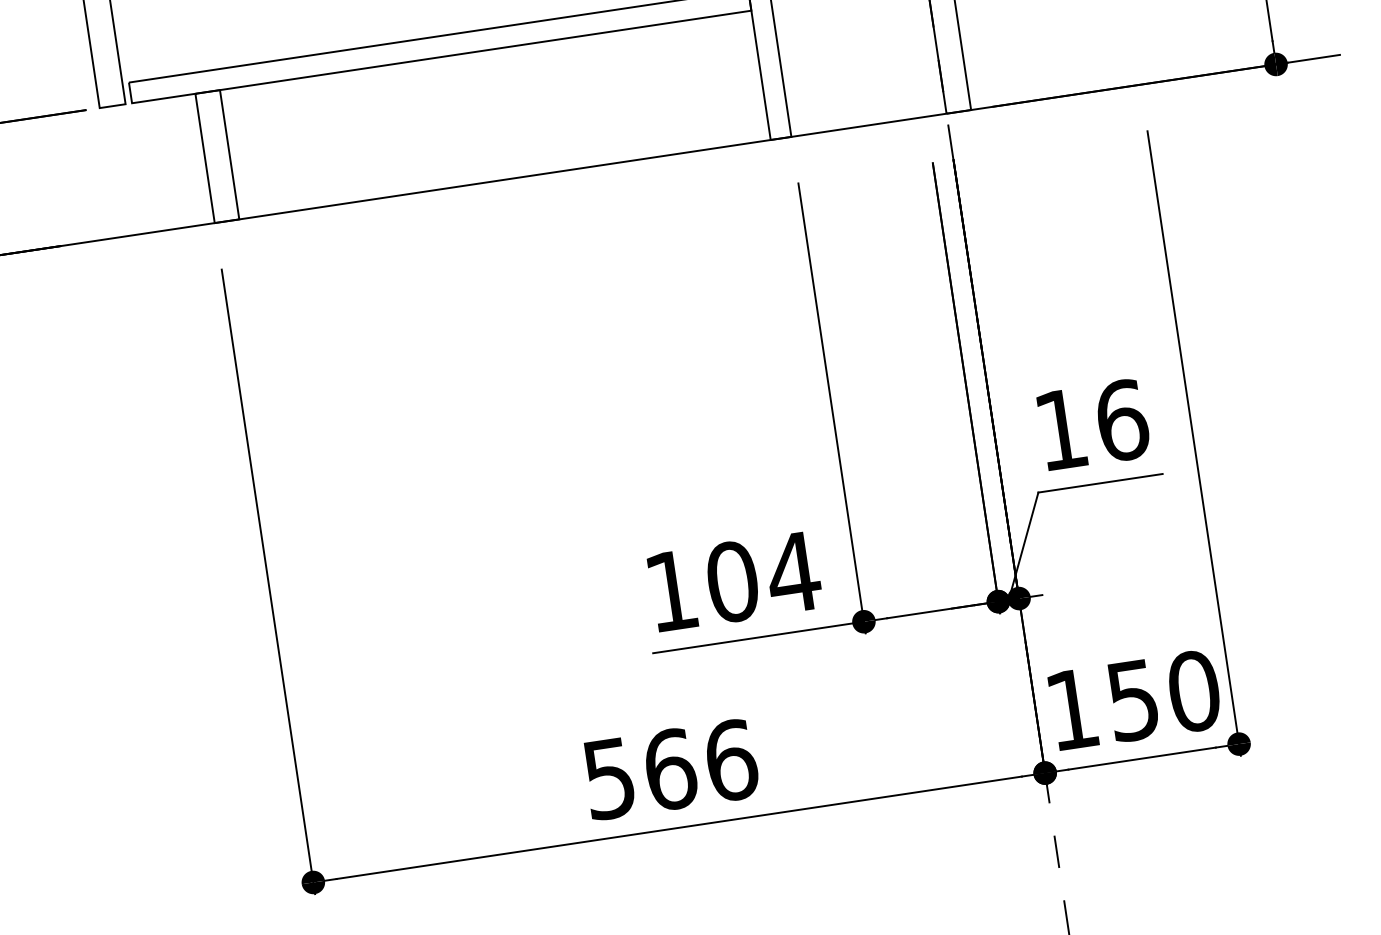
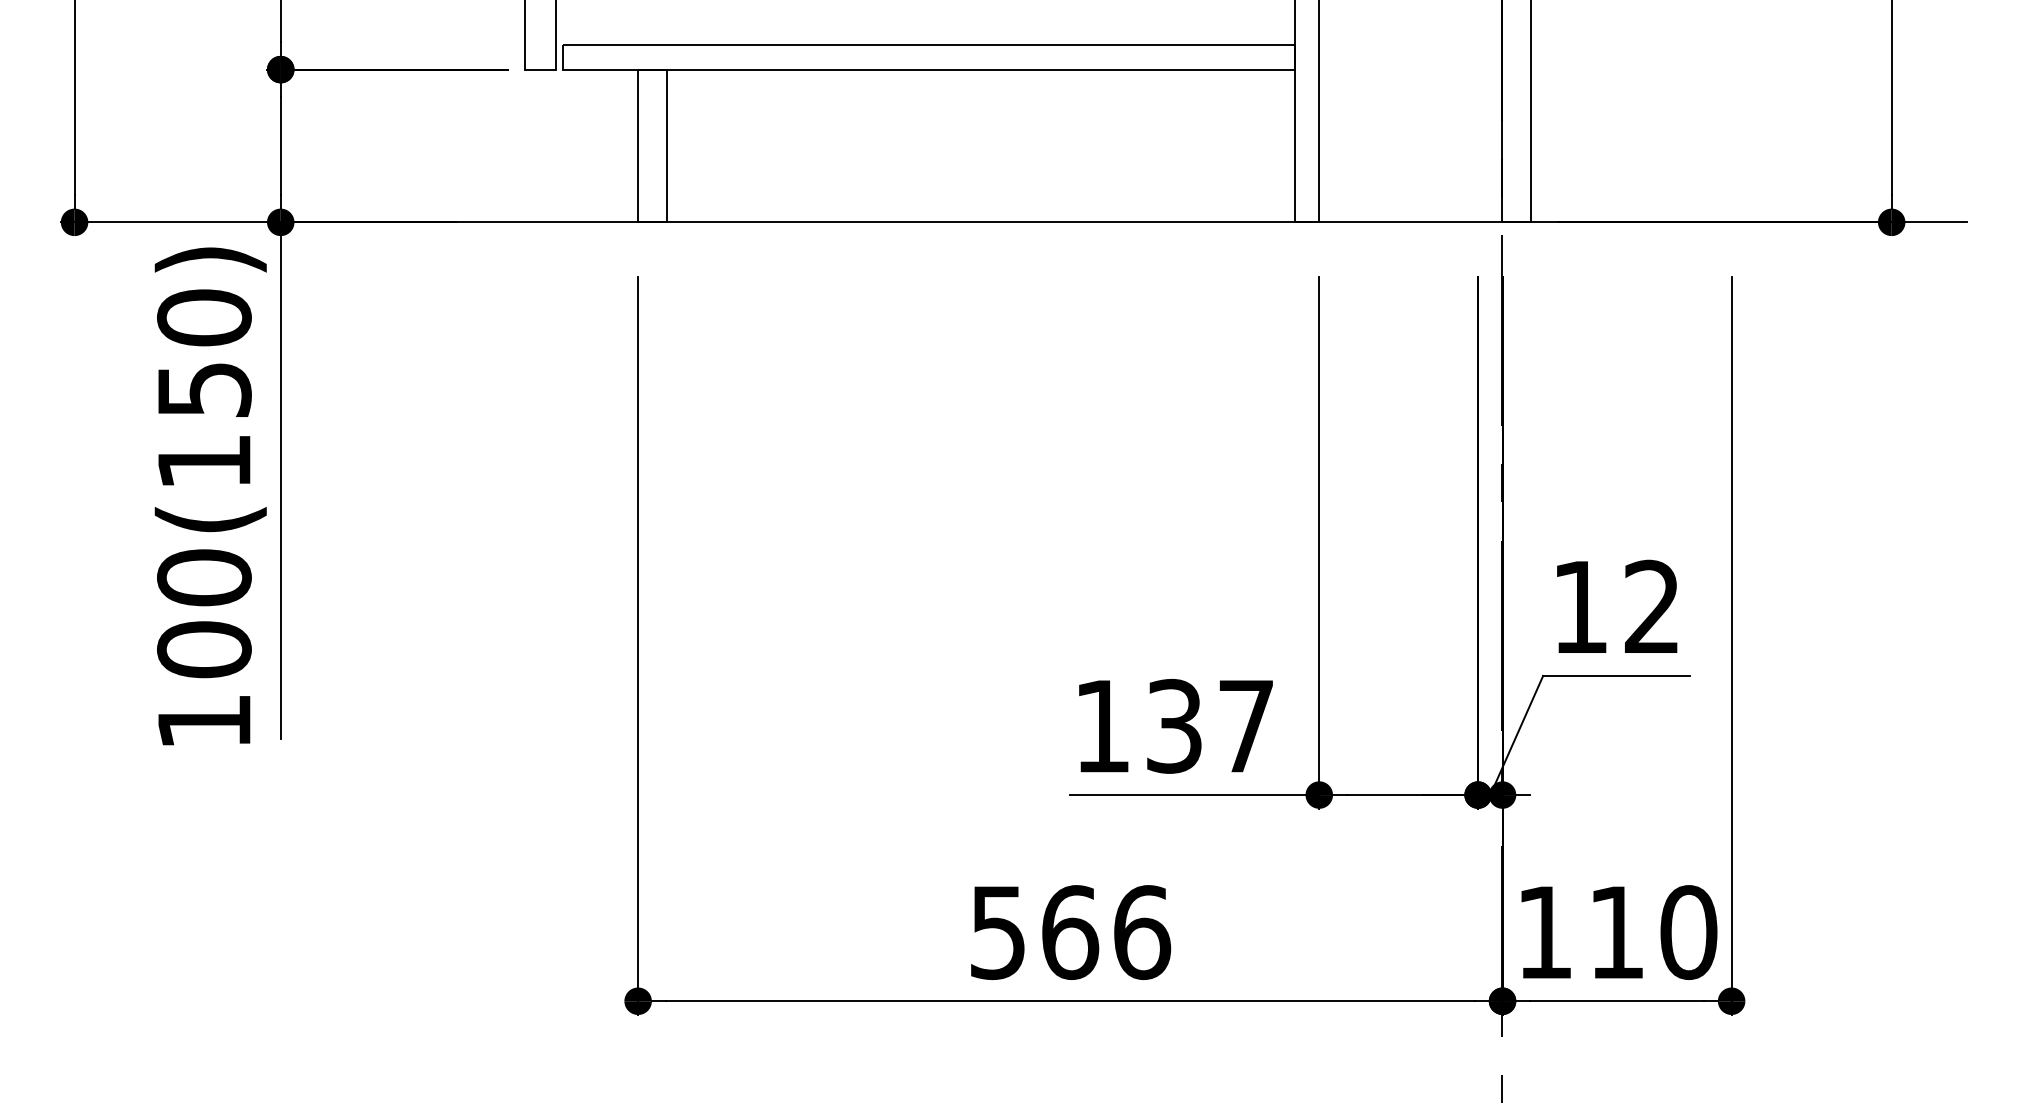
text: (1122, 419) -> (1652, 606), 16 -> 12
text: (763, 576) -> (1211, 725), 104 -> 137
text: (1133, 701) -> (1616, 933), 150 -> 110

